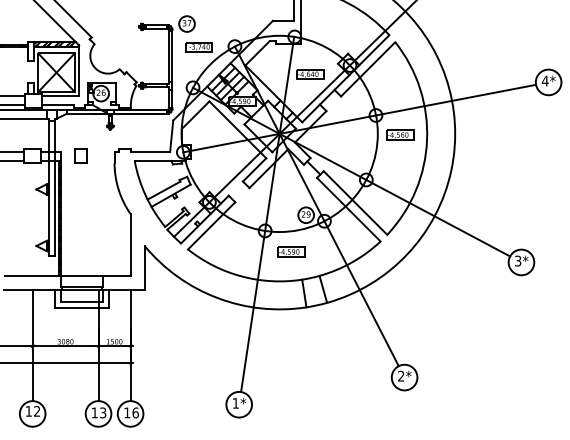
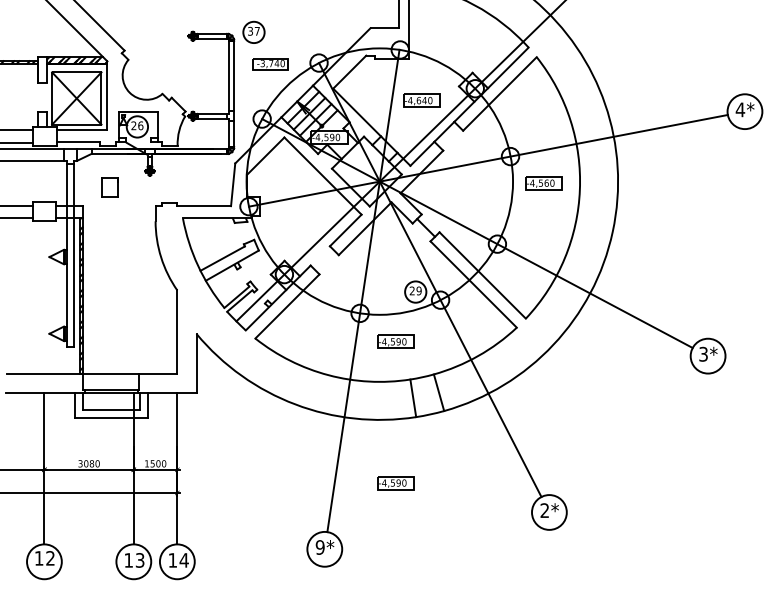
part: (80, 155) -> (109, 186), moved
part: (291, 355) -> (395, 482), added
text: (235, 402) -> (319, 546), 1* -> 9*
text: (135, 412) -> (184, 559), 16 -> 14

